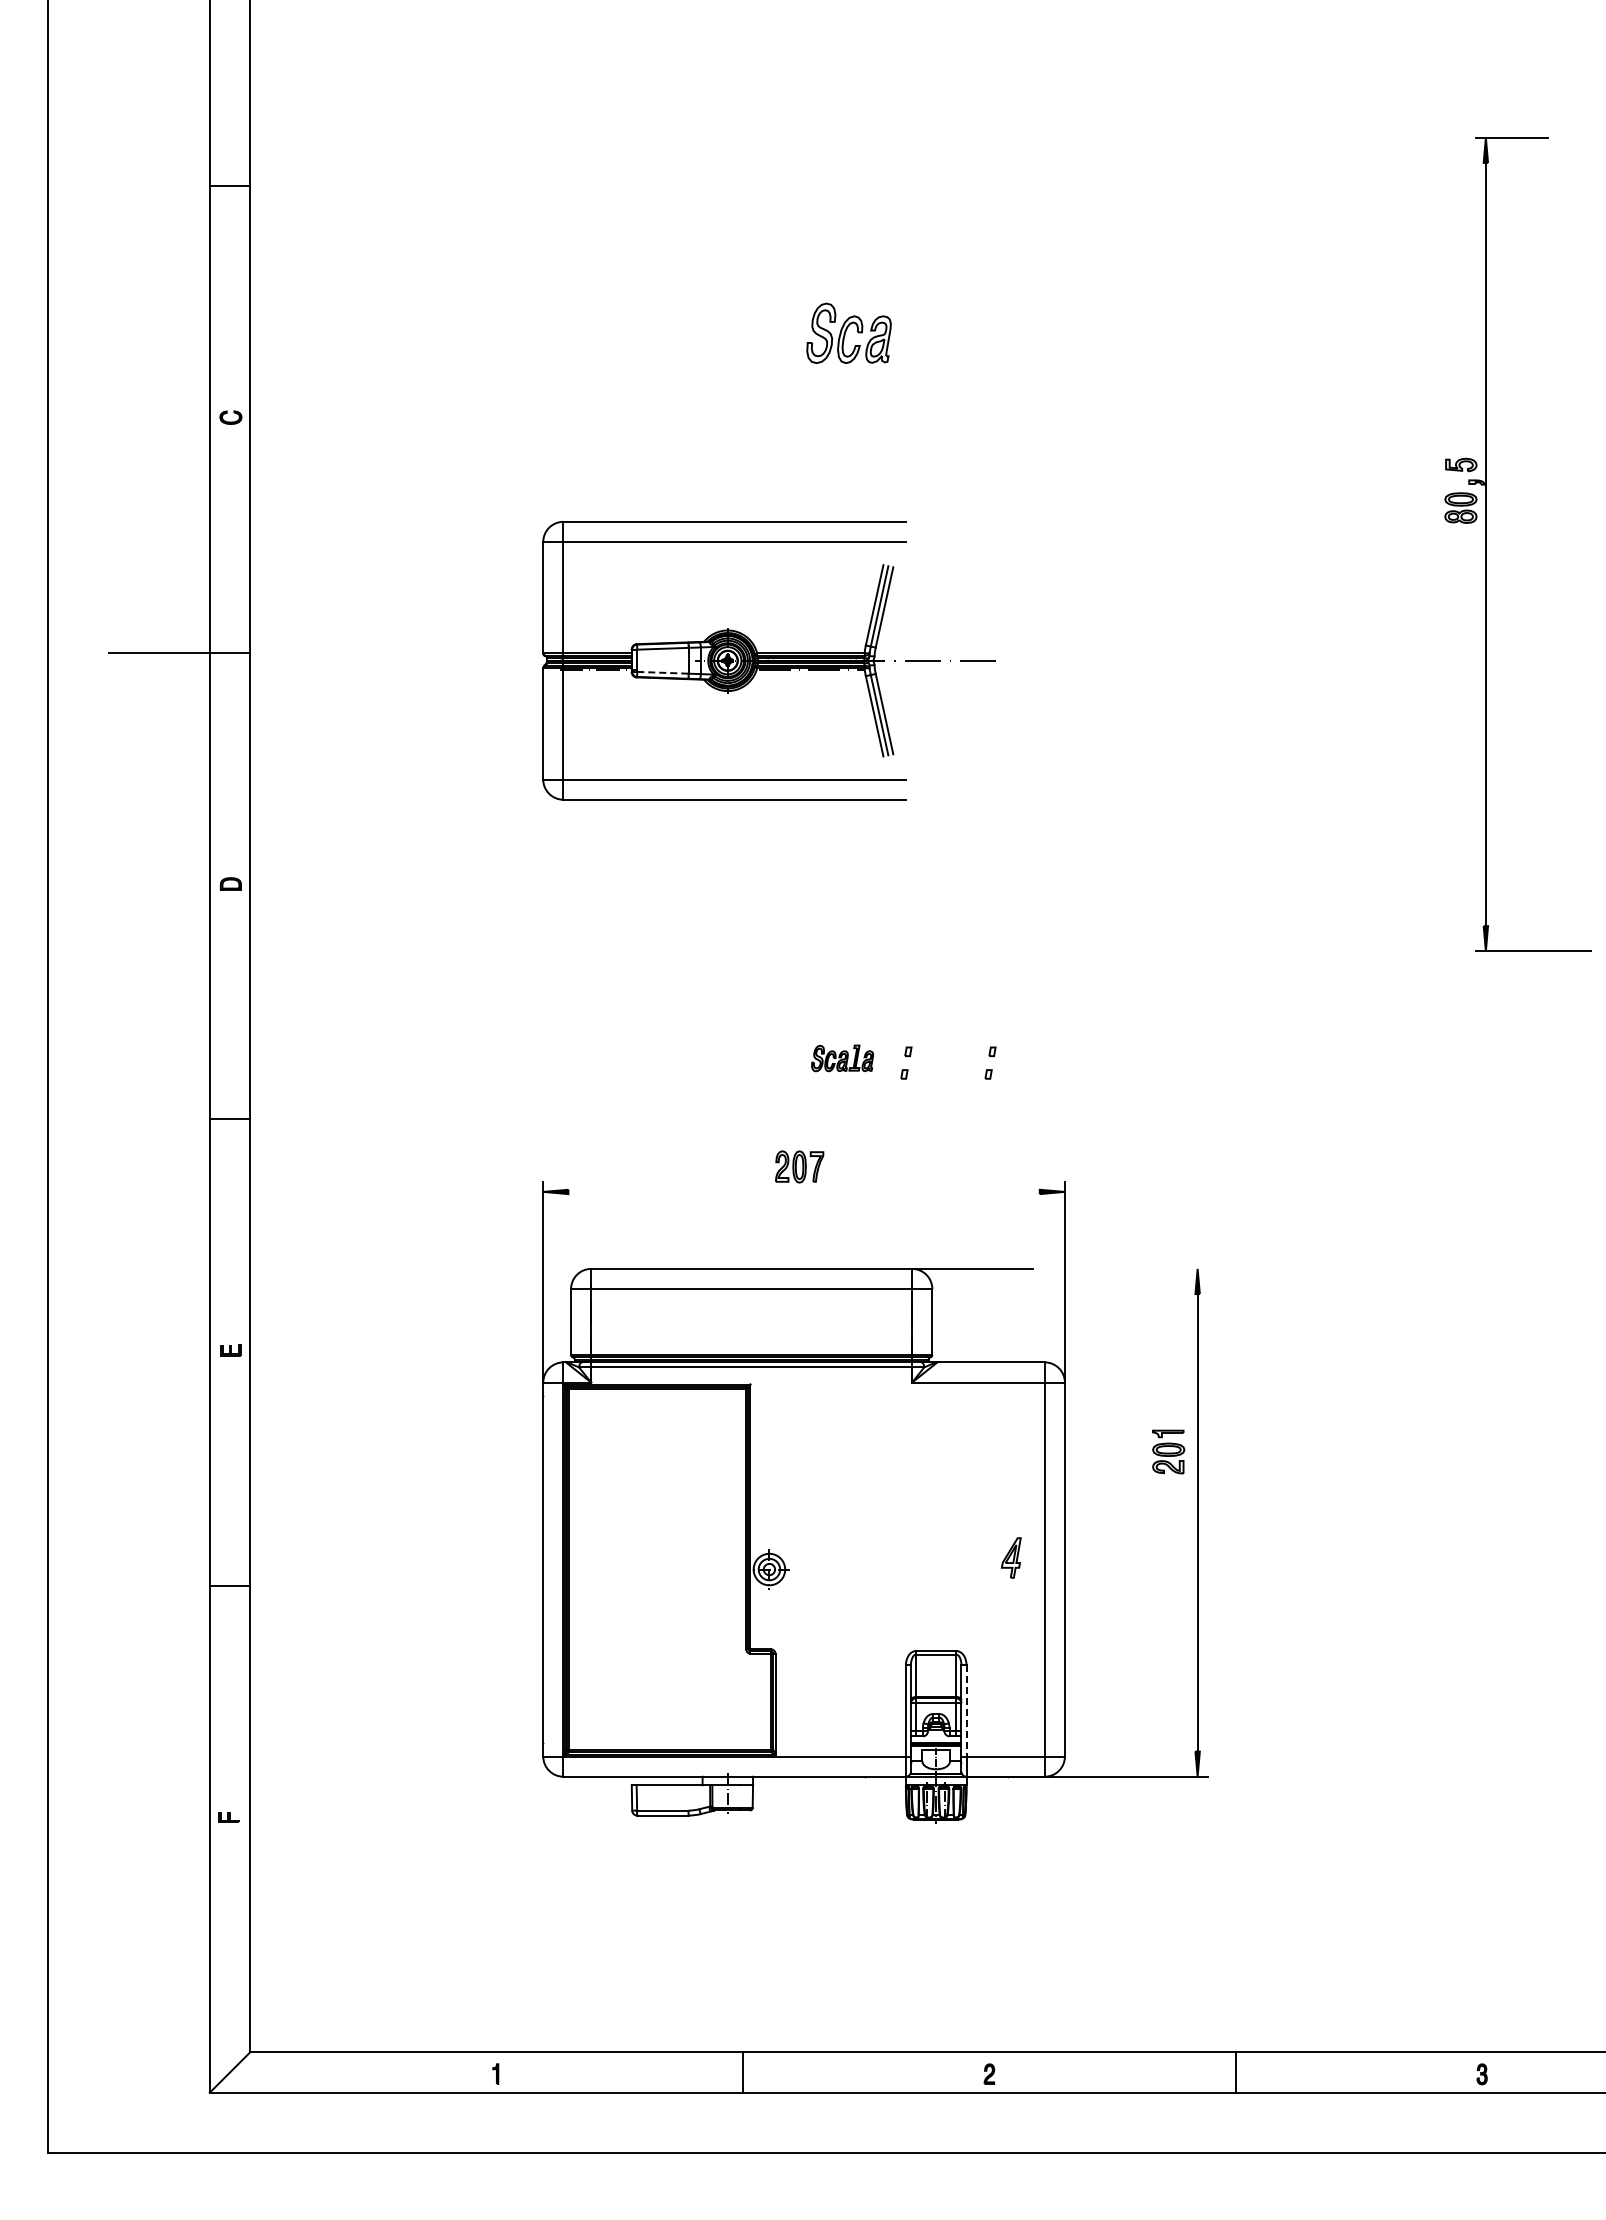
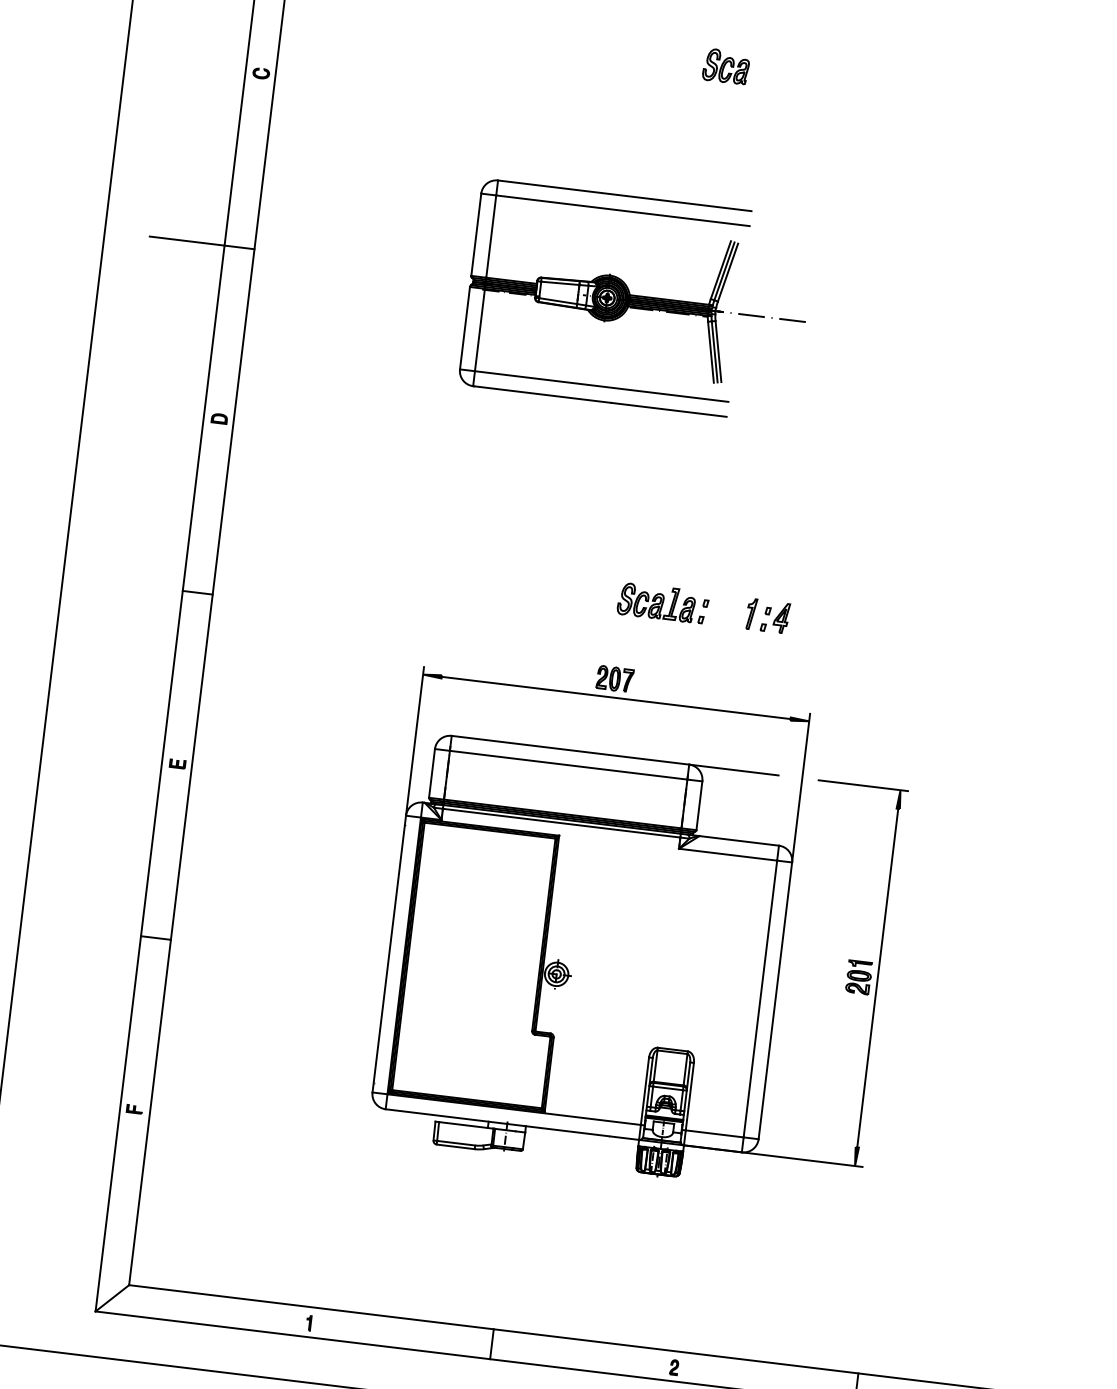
part: (848, 333) -> (725, 66), size x0.71
line: (662, 672) -> (557, 300), dashed -> solid
part: (842, 1058) -> (656, 602), size x1.67
part: (970, 1058) -> (751, 614), added
line: (803, 1191) -> (615, 697), added
line: (1147, 1268) -> (863, 785), added
part: (1168, 1451) -> (859, 977), moved
part: (1010, 1557) -> (780, 617), moved
line: (966, 1710) -> (689, 1096), dashed -> solid

